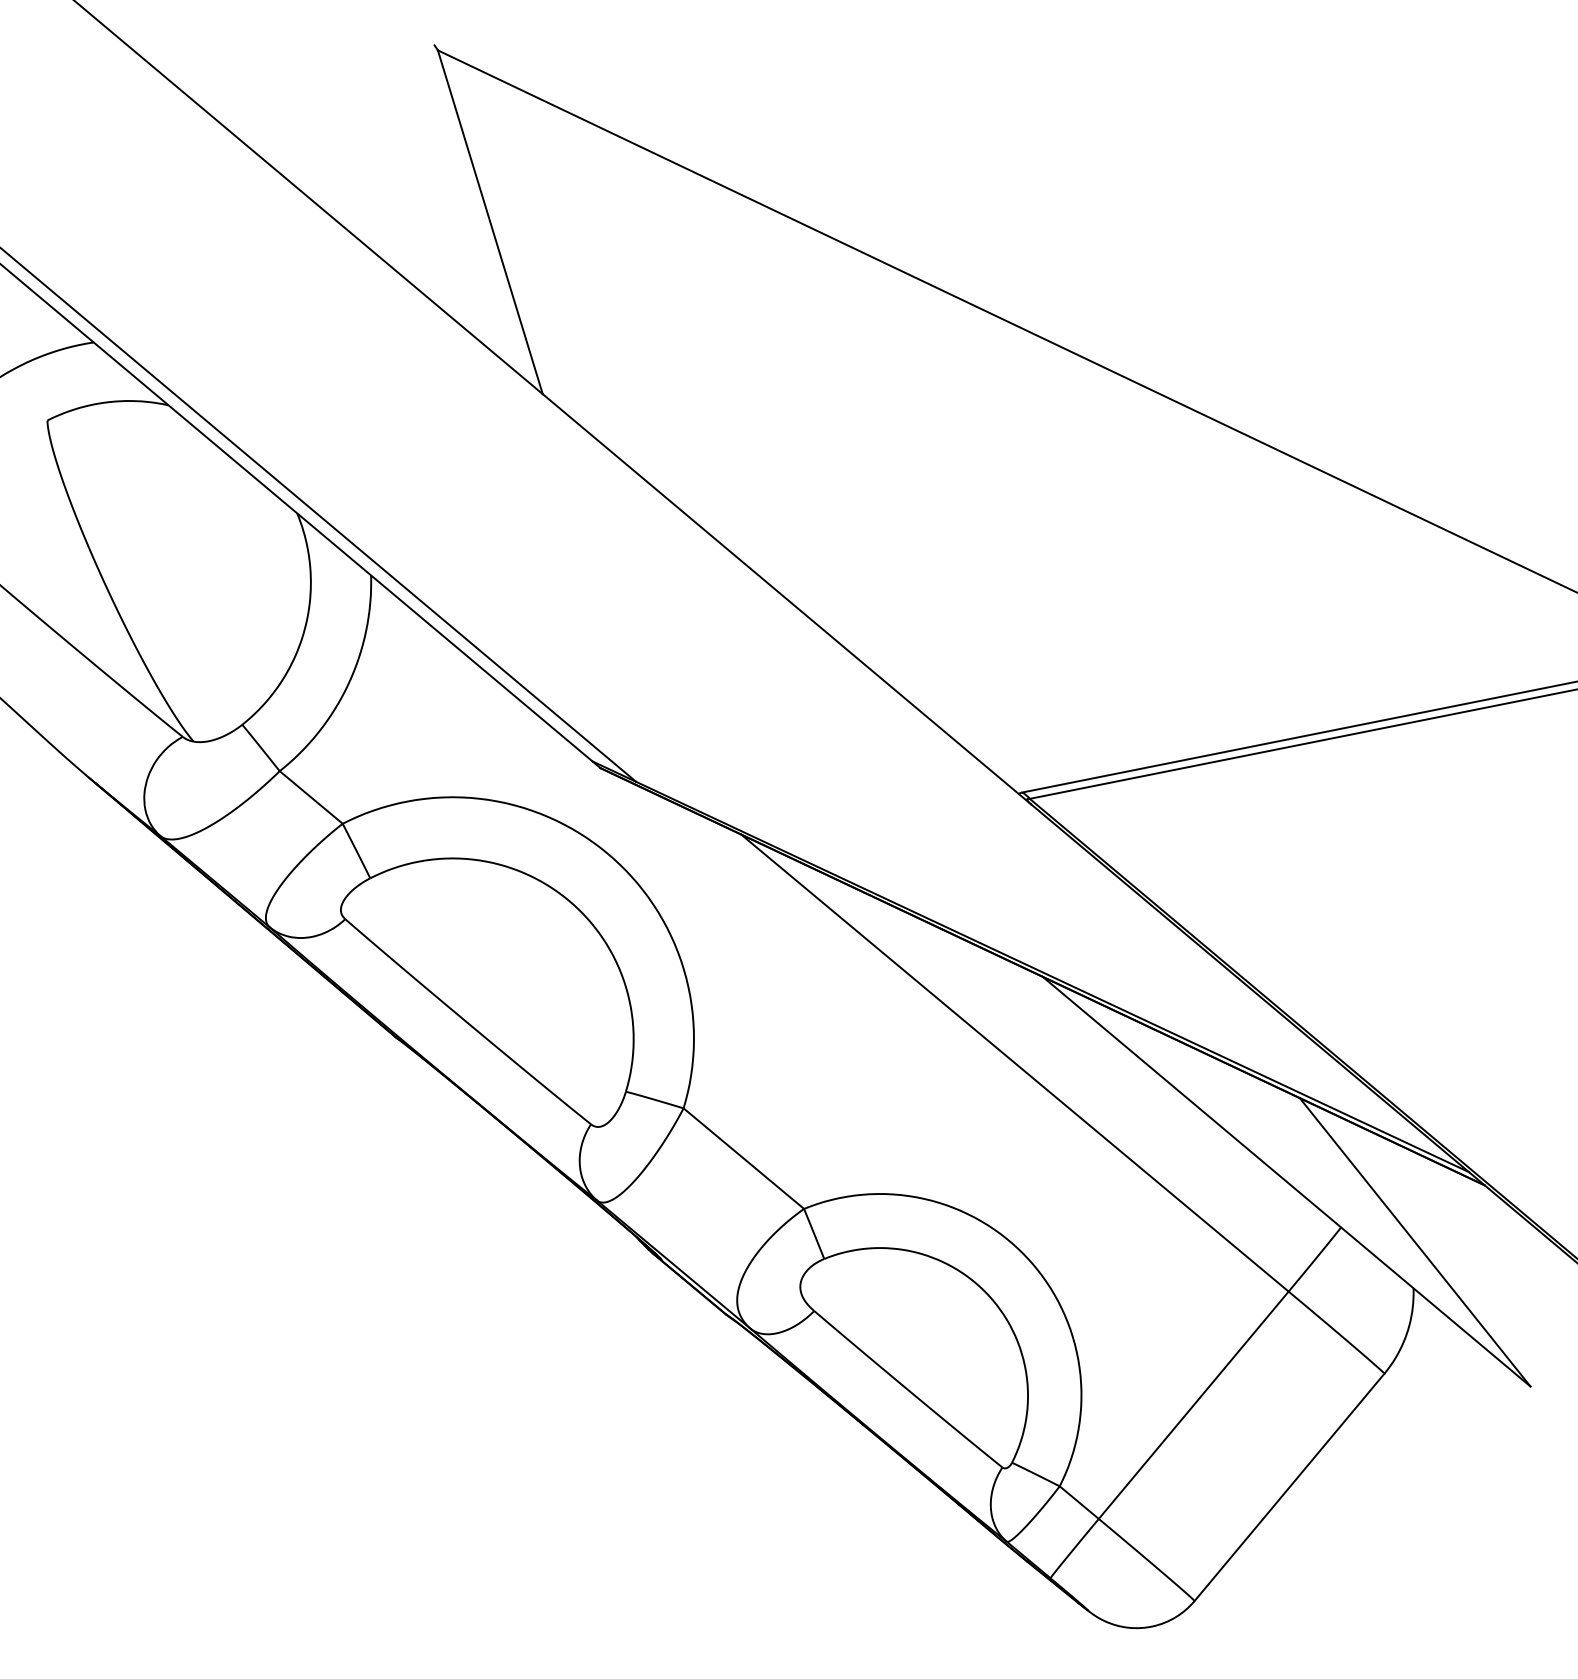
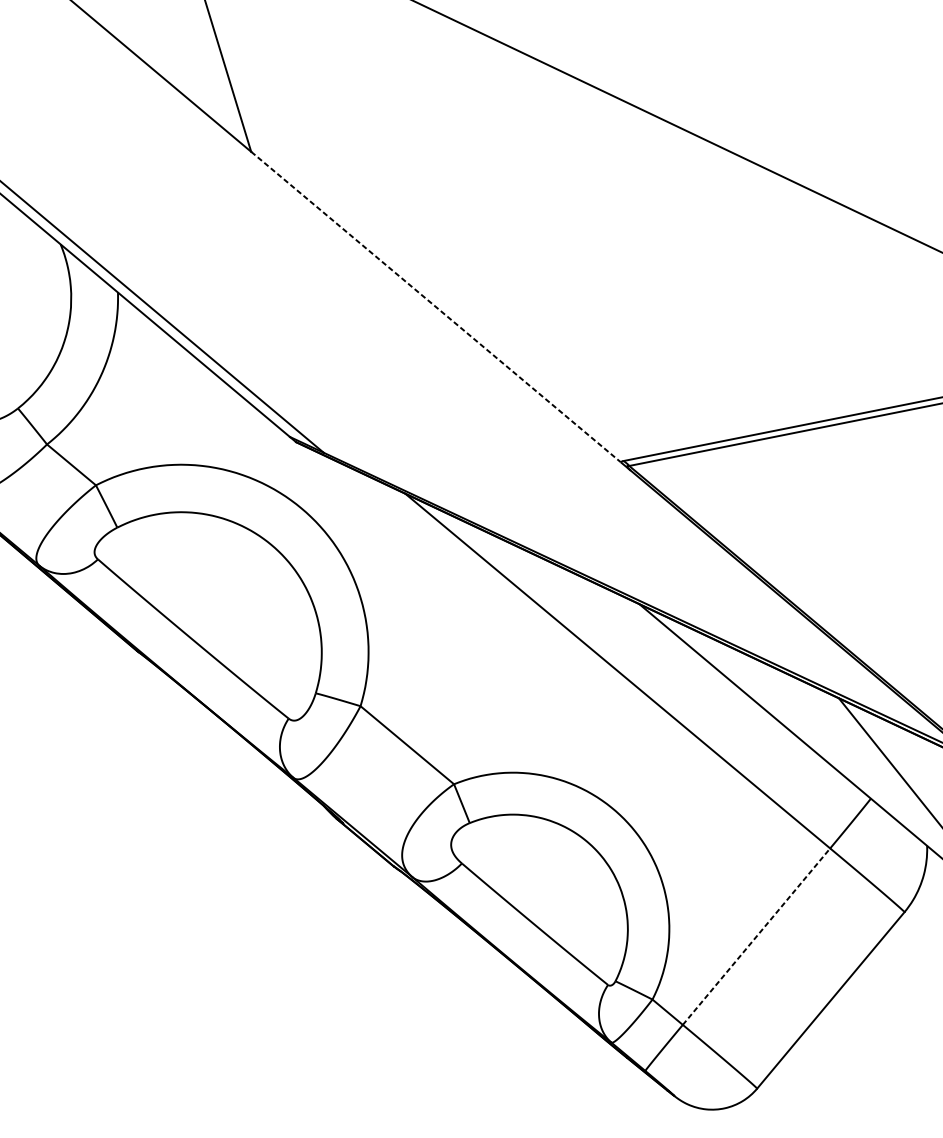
line: (780, 594) -> (435, 307), solid -> dashed
line: (1194, 1404) -> (757, 936), solid -> dashed

